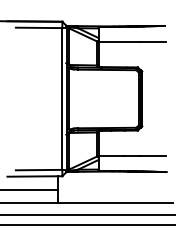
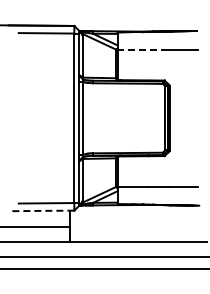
line: (119, 42) -> (142, 50), solid -> dashed
line: (34, 176) -> (41, 210), solid -> dashed

